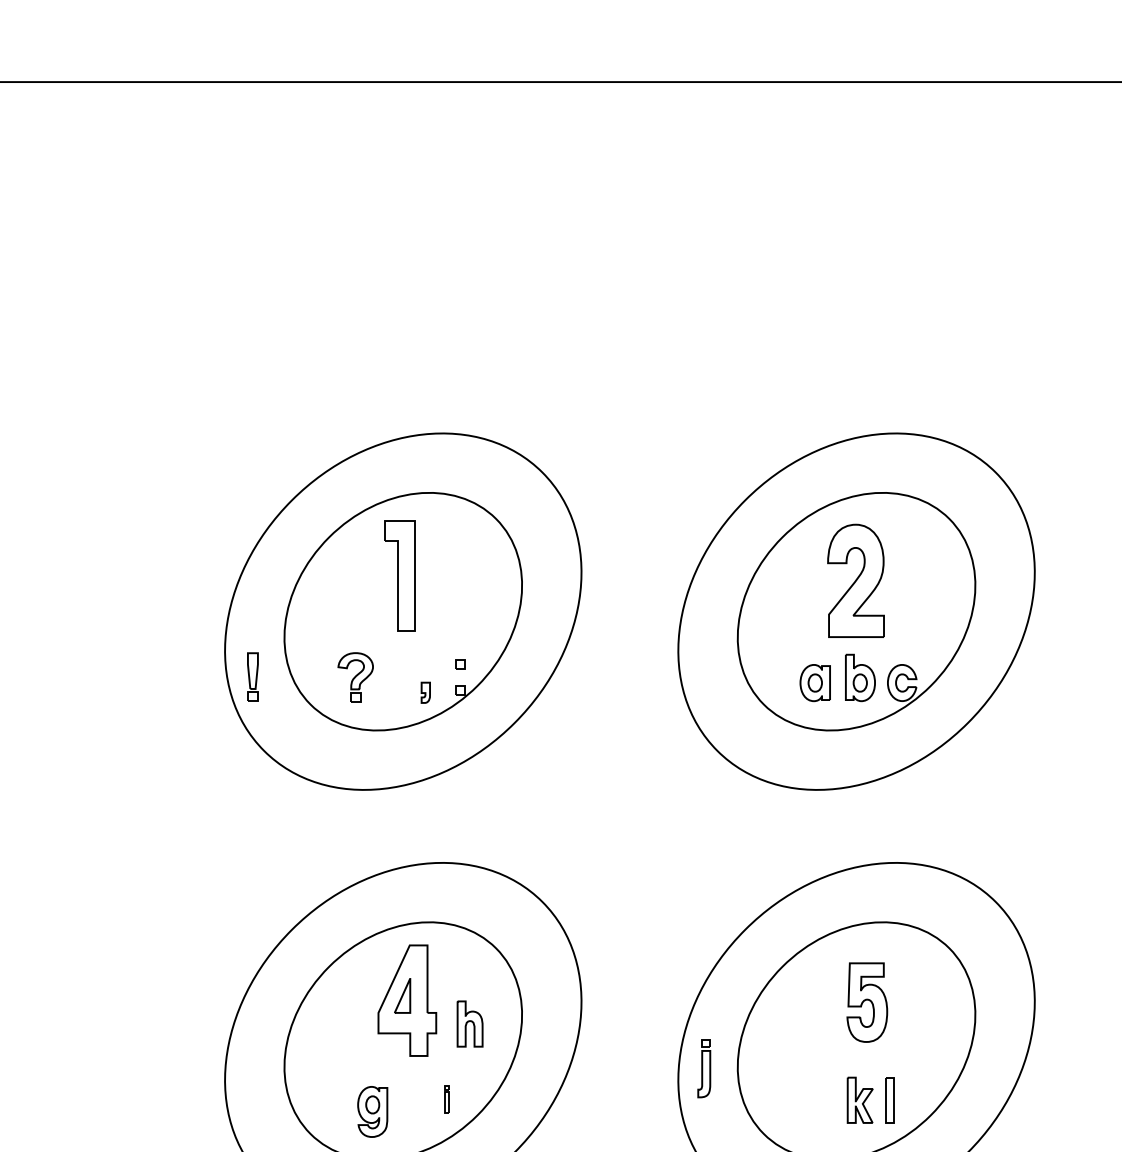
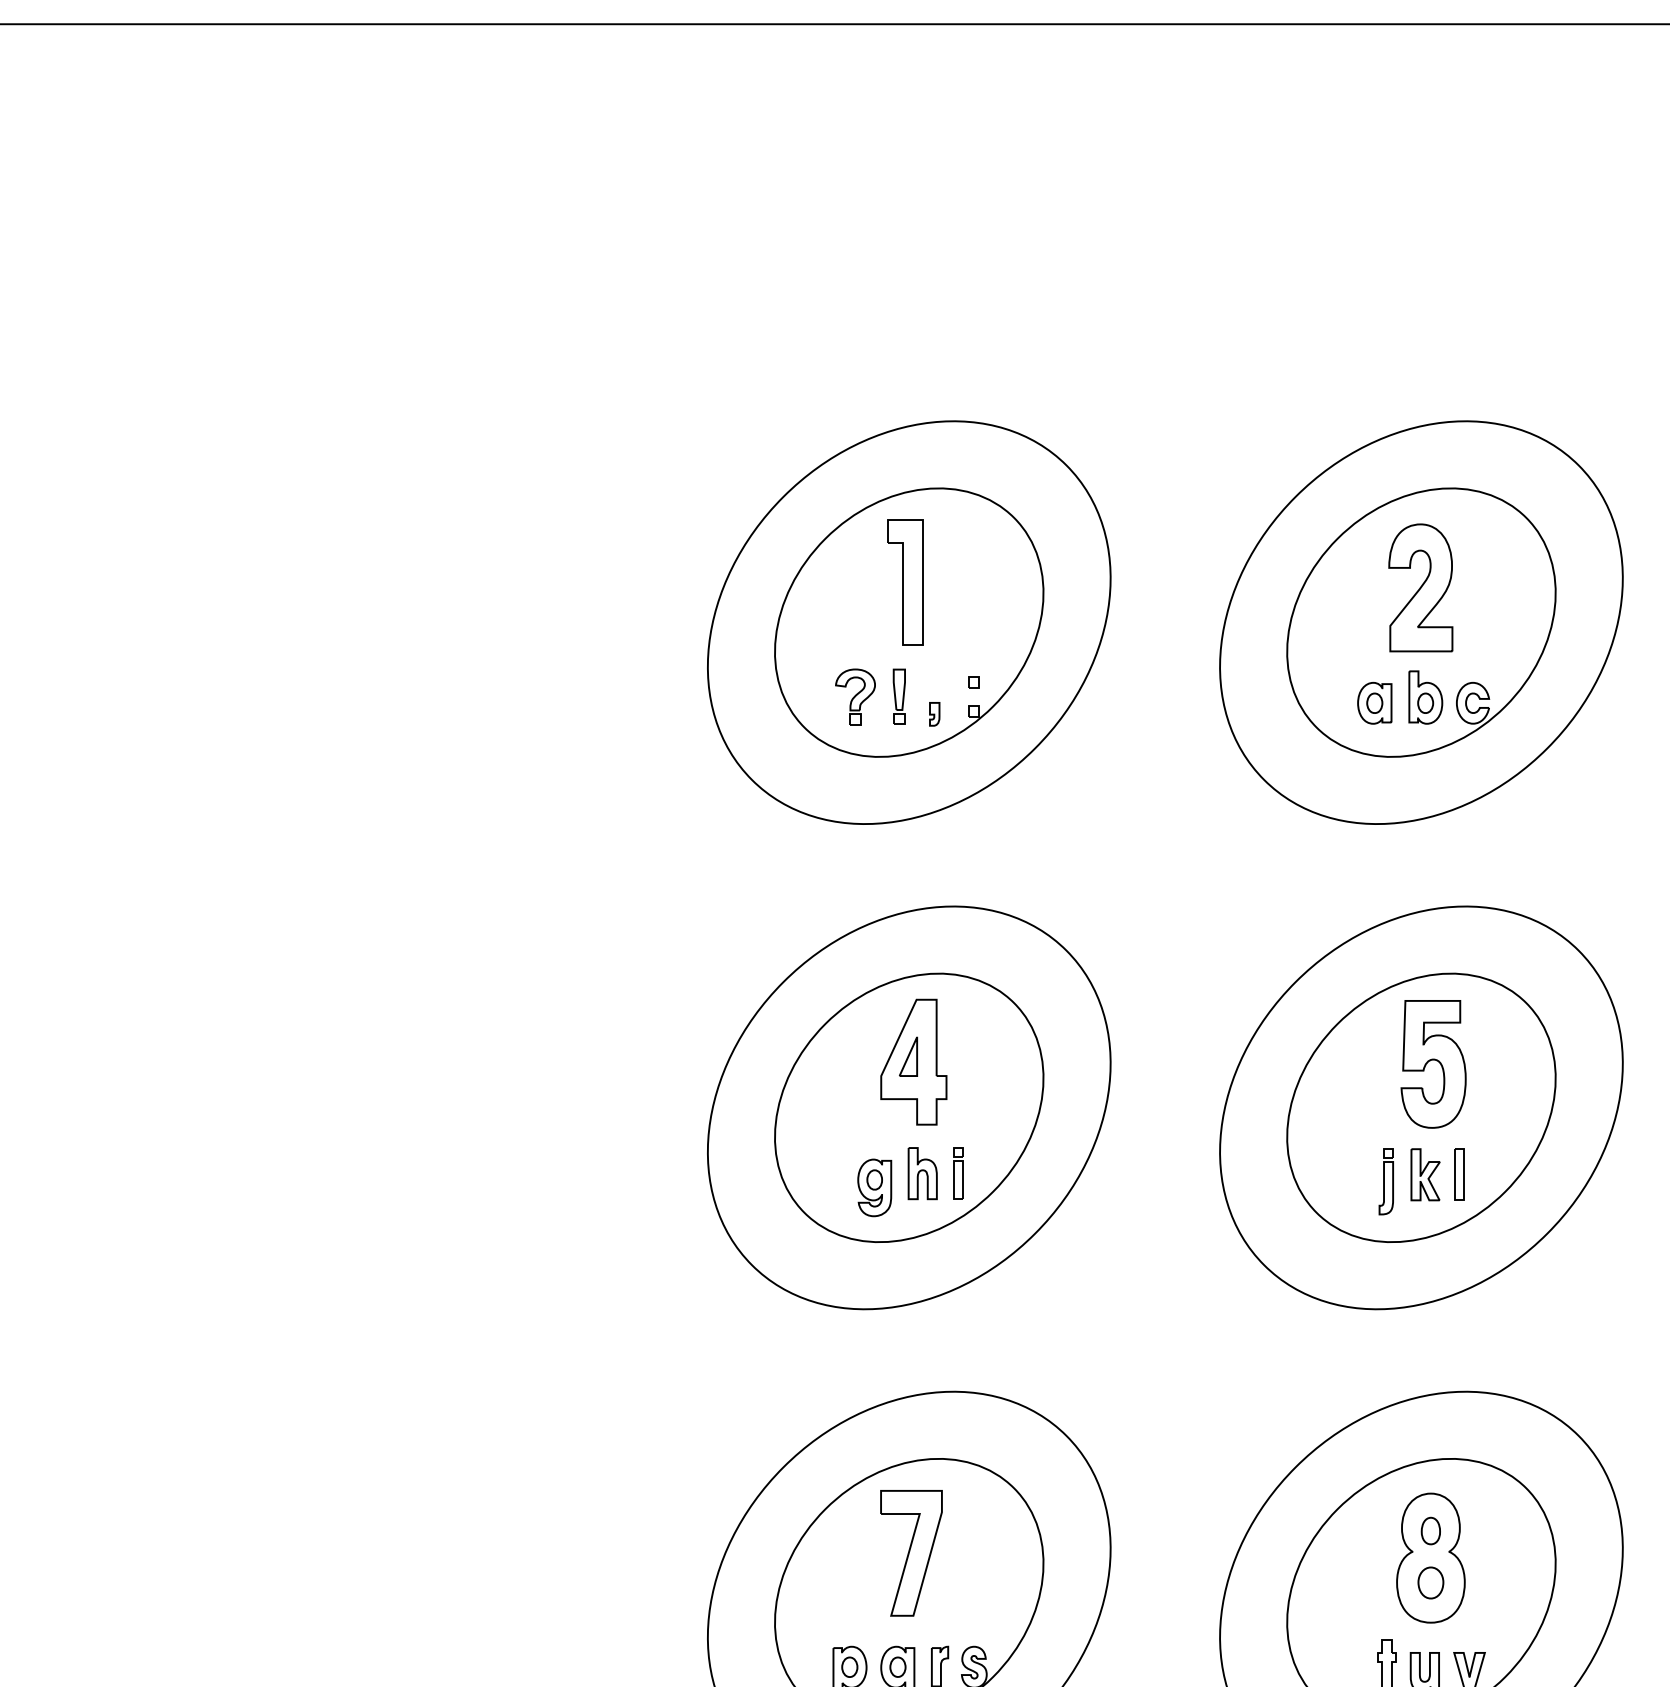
part: (252, 677) -> (898, 696), moved
part: (867, 1002) -> (1433, 1064), size x1.43
part: (469, 1023) -> (922, 1173), moved
part: (703, 1068) -> (1385, 1181), moved
part: (446, 1099) -> (958, 1173), size x1.67

